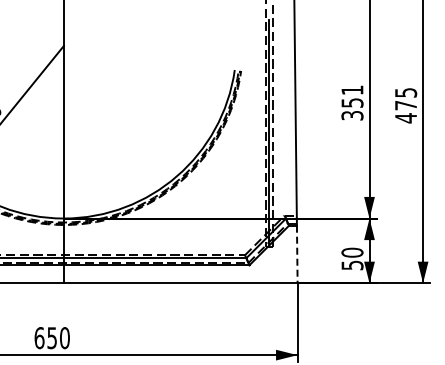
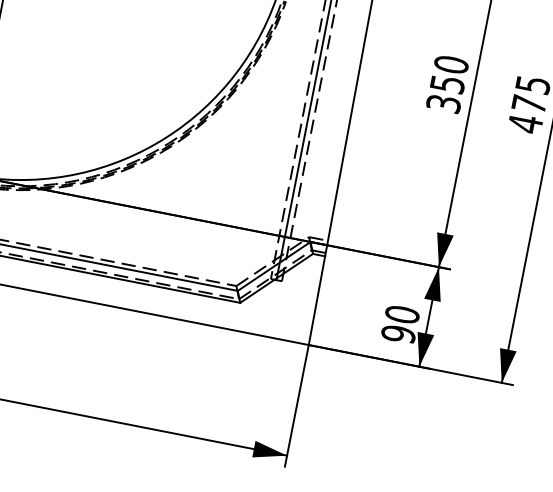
text: (352, 90) -> (451, 65), 351 -> 350
line: (297, 254) -> (317, 300), dashed -> solid
text: (352, 265) -> (398, 334), 50 -> 90

